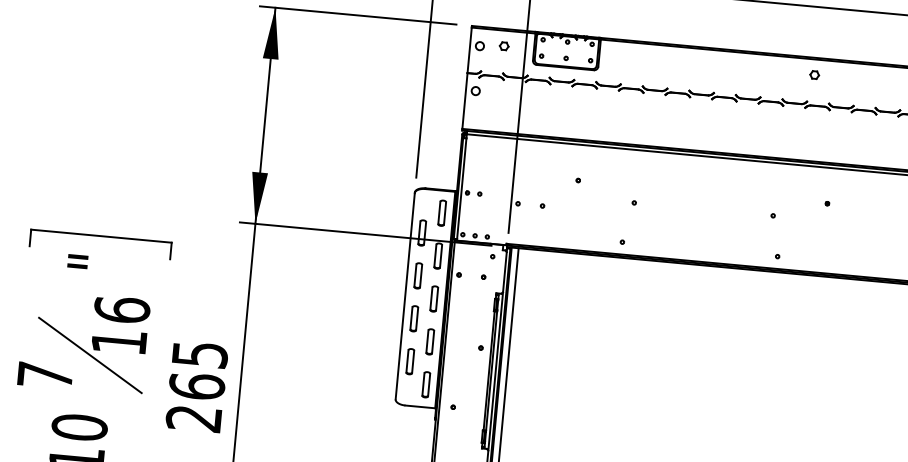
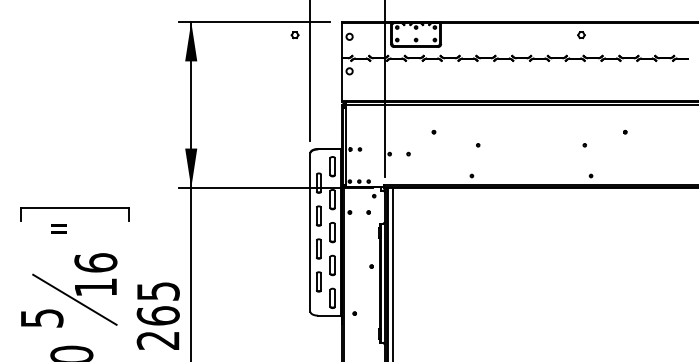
part: (503, 46) -> (294, 35), moved
part: (814, 75) -> (581, 35), moved
text: (45, 375) -> (42, 318), 7 -> 5

